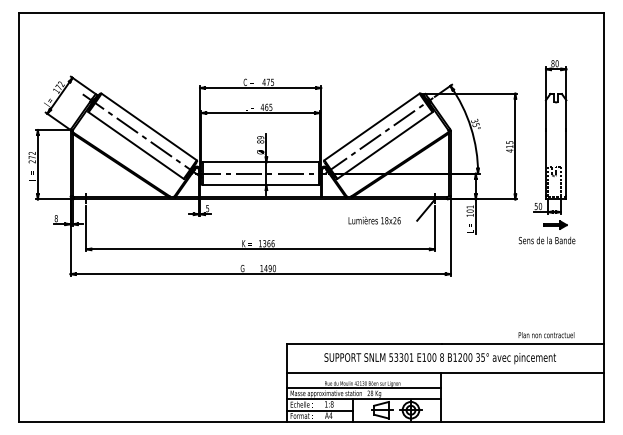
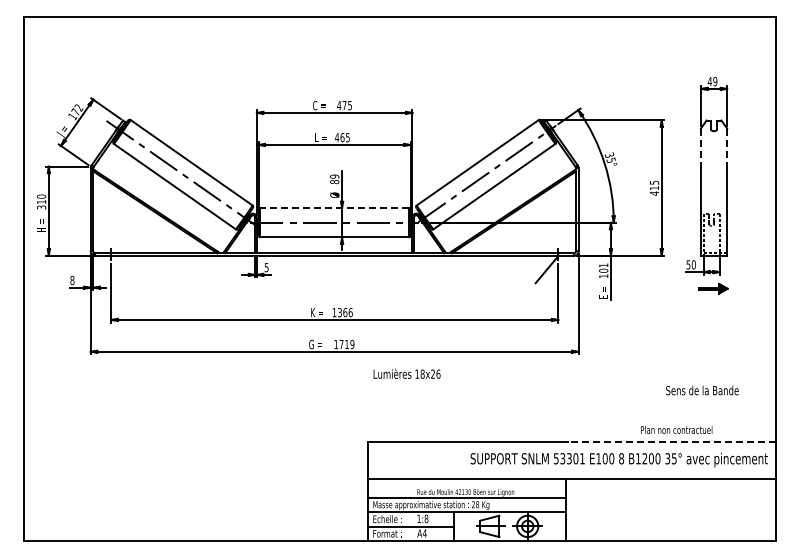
text: (554, 63) -> (712, 81), 80 -> 49
line: (545, 115) -> (700, 147), solid -> dashed
line: (566, 115) -> (727, 147), solid -> dashed
text: (32, 157) -> (41, 201), 272 -> 310
line: (260, 162) -> (334, 208), solid -> dashed
text: (374, 220) -> (406, 373), moved
text: (547, 240) -> (702, 390), moved
text: (269, 268) -> (346, 344), 1490 -> 1719
text: (546, 334) -> (676, 429), moved
line: (523, 344) -> (671, 441), solid -> dashed
text: (439, 358) -> (618, 459), moved

